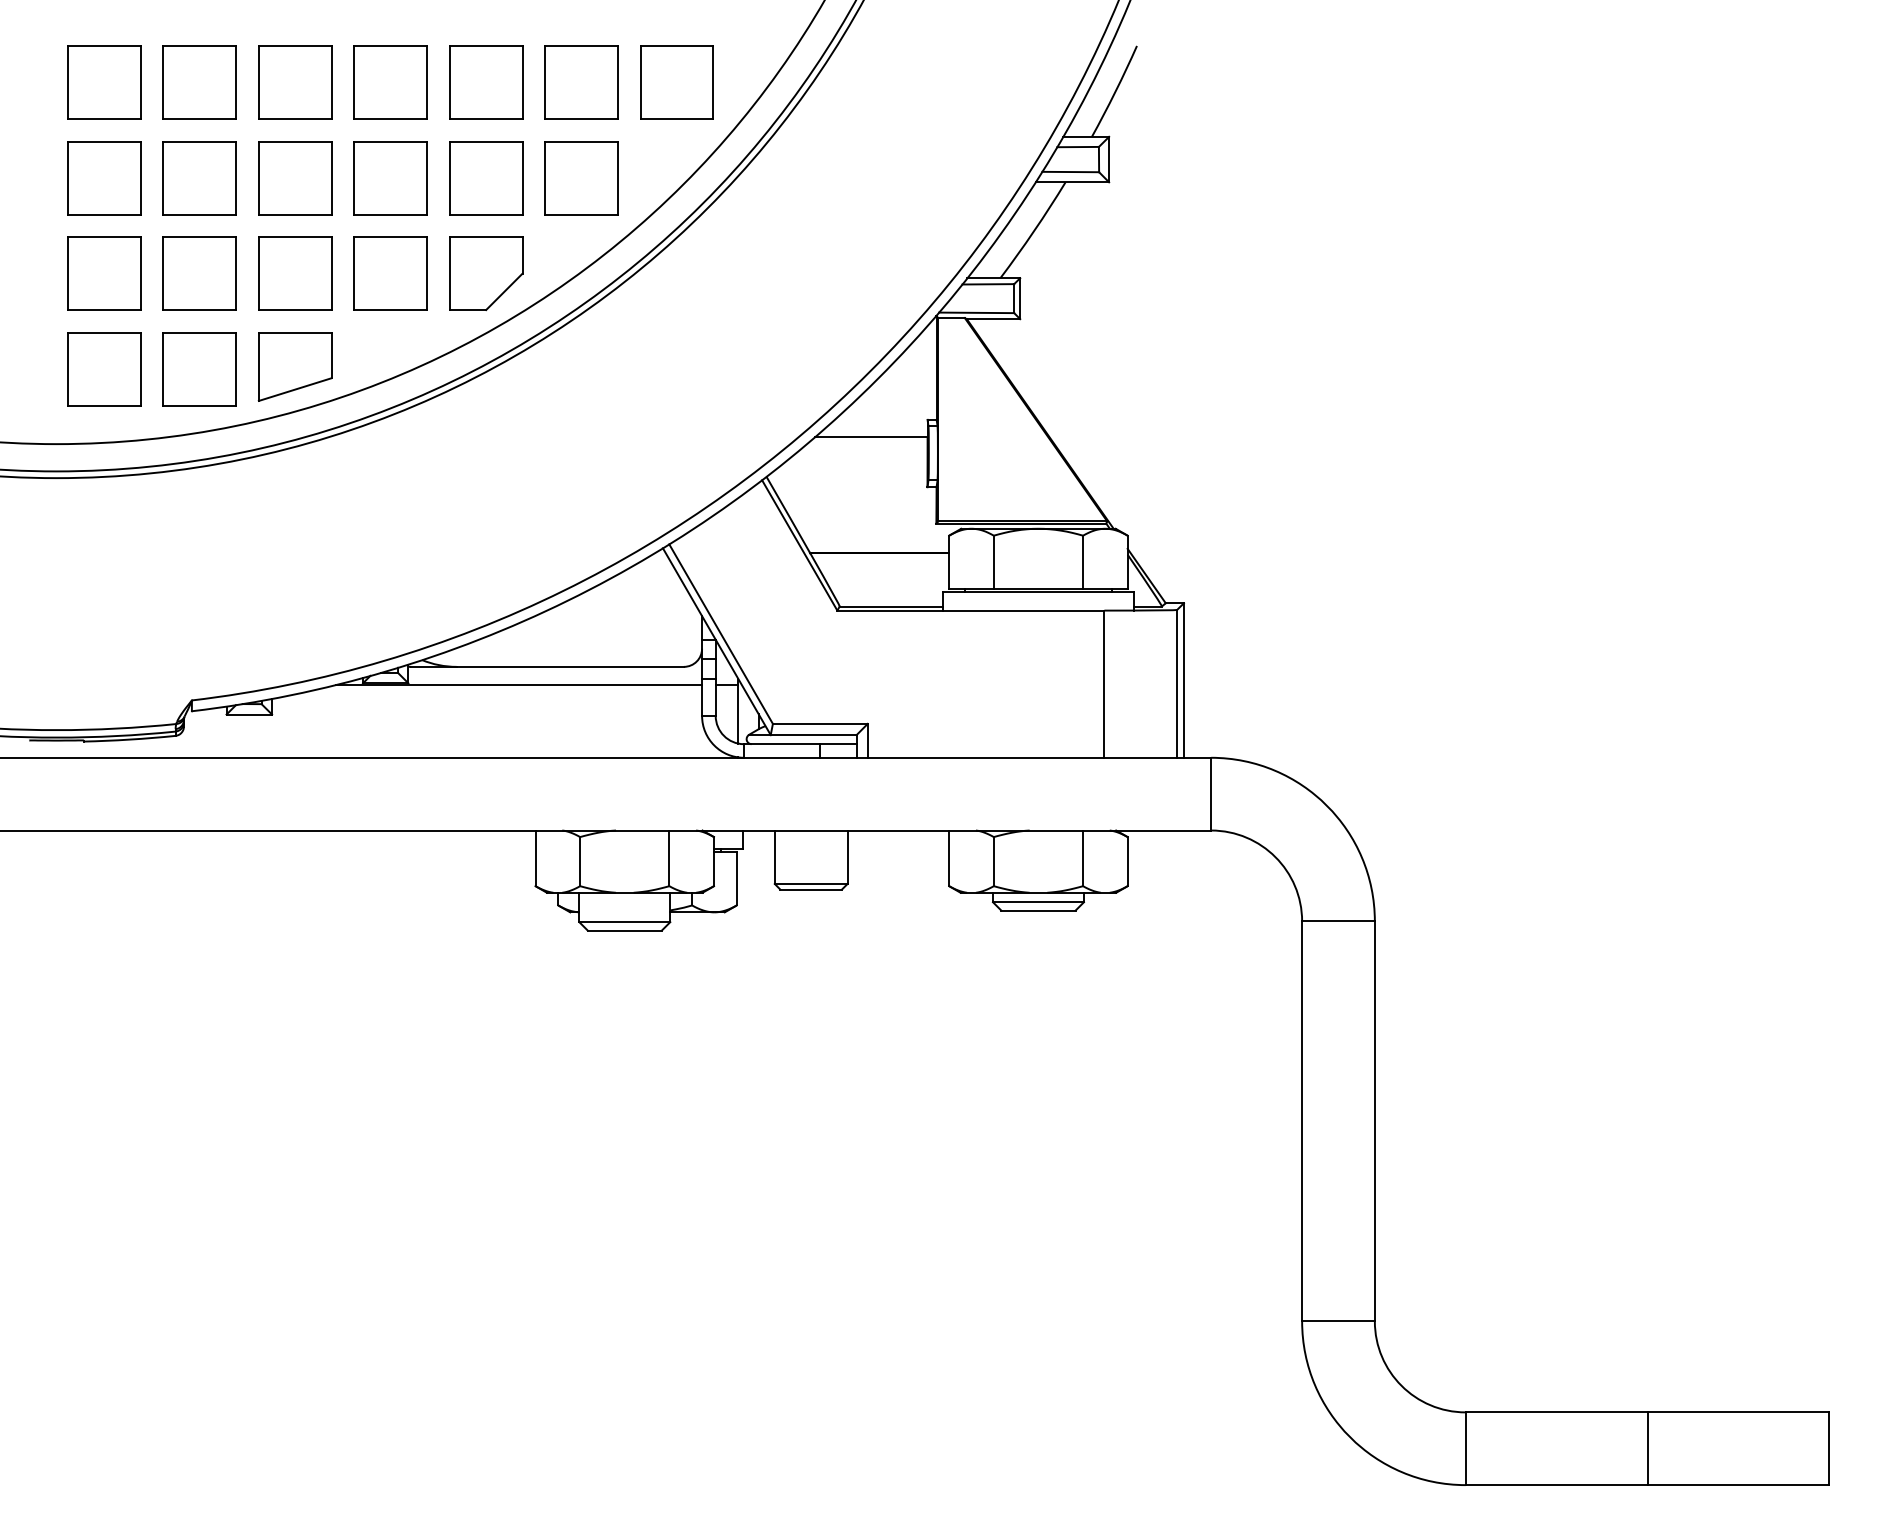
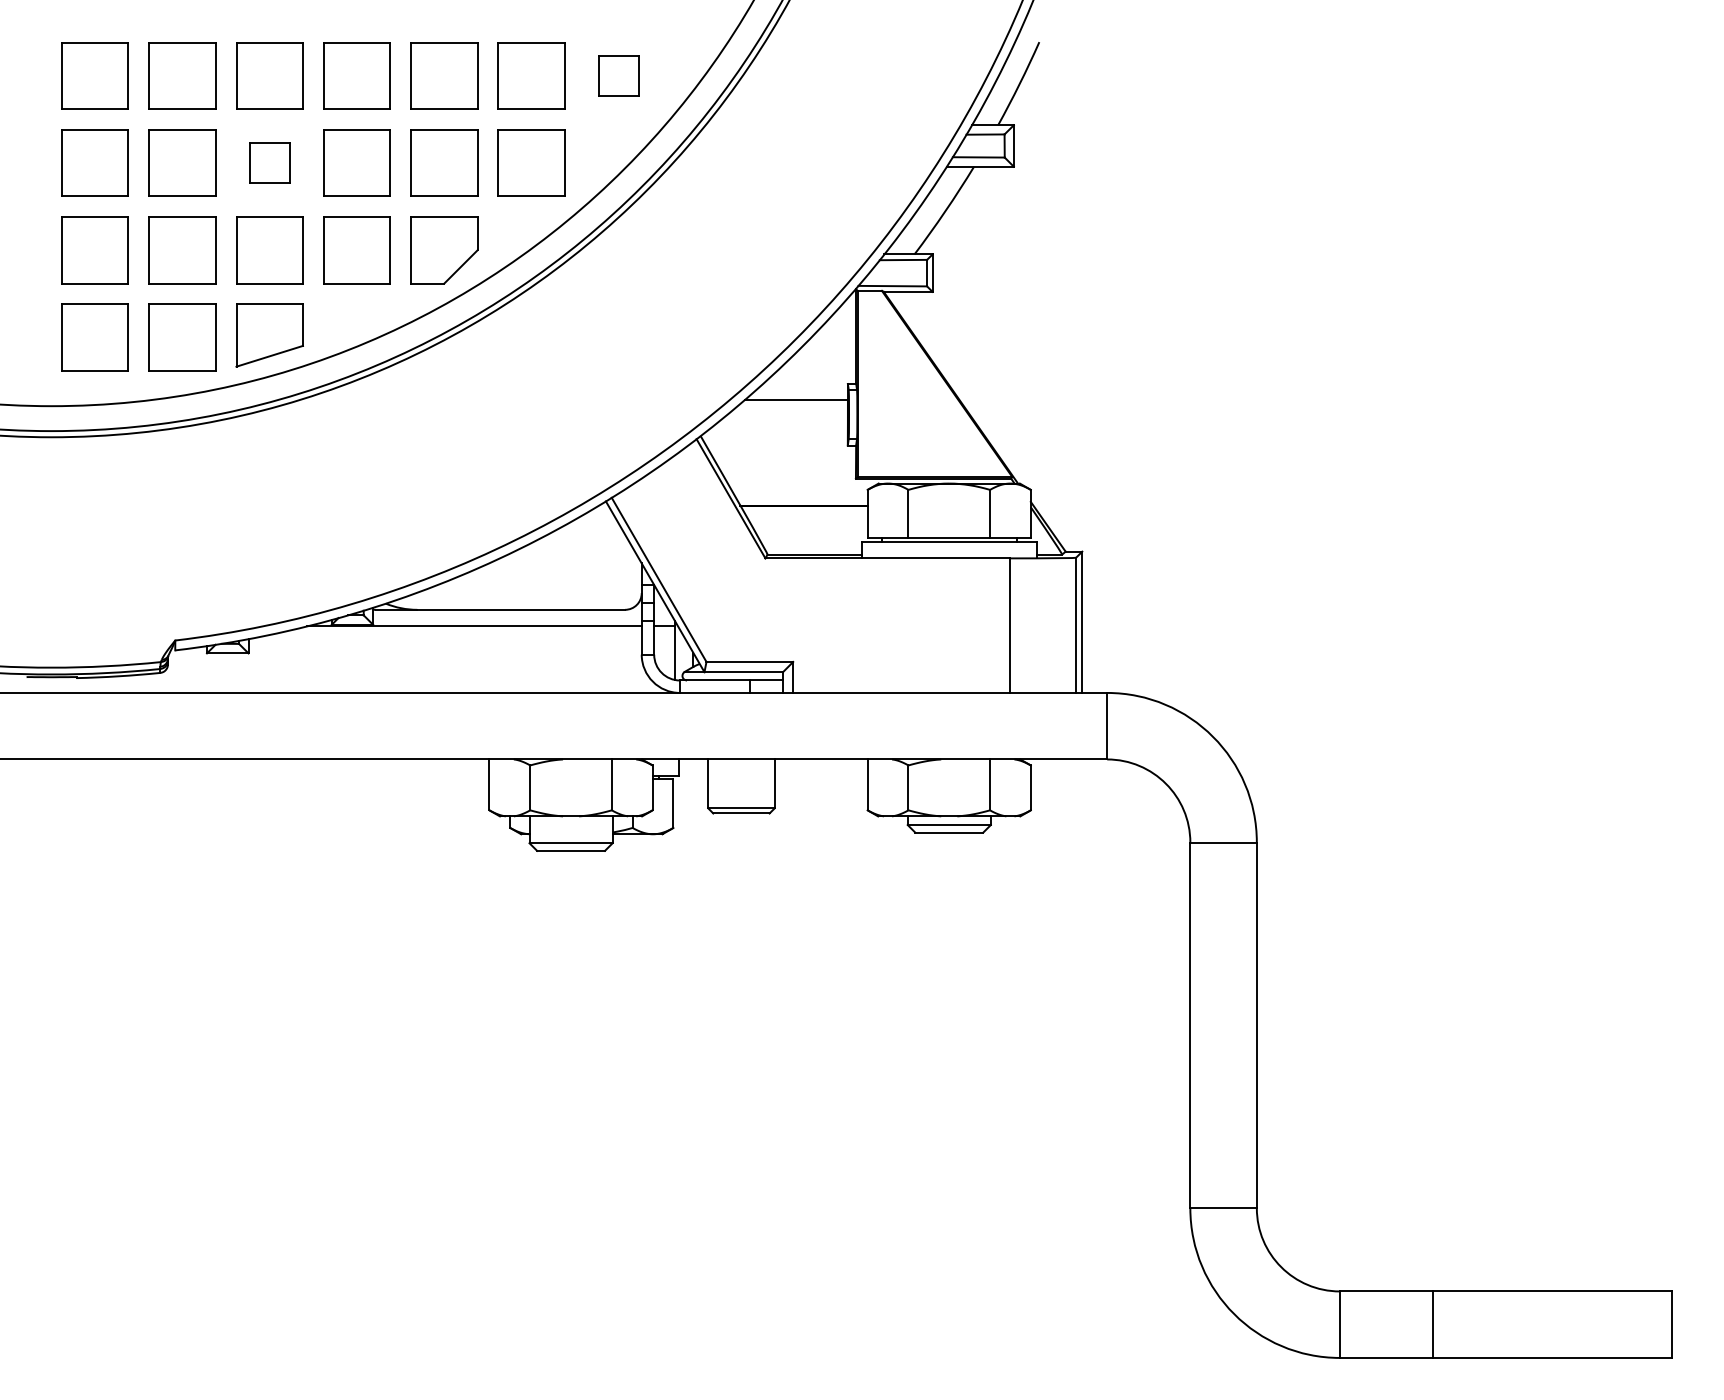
part: (676, 82) -> (618, 75), size x0.6
part: (295, 178) -> (269, 163), size x0.6
line: (1647, 1448) -> (1432, 1324), moved

